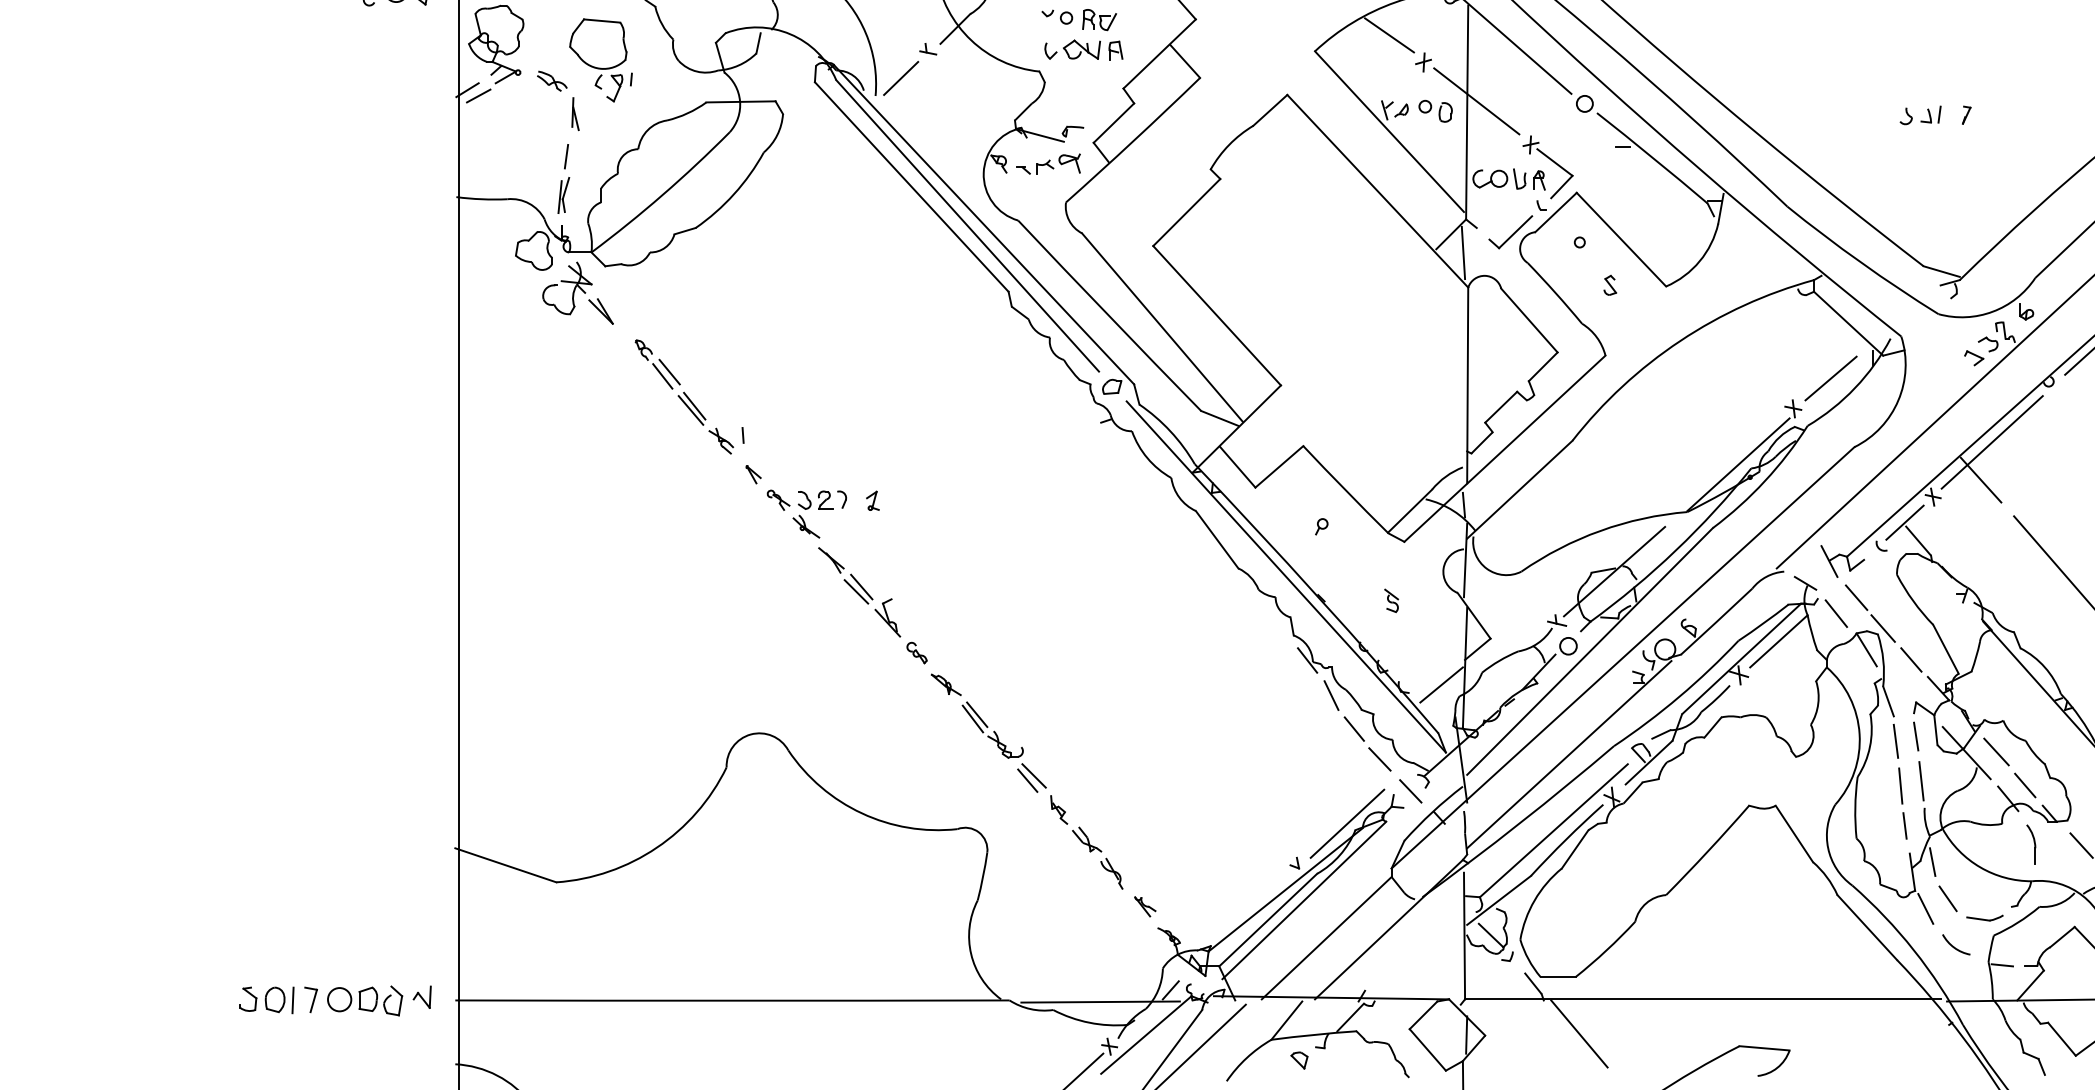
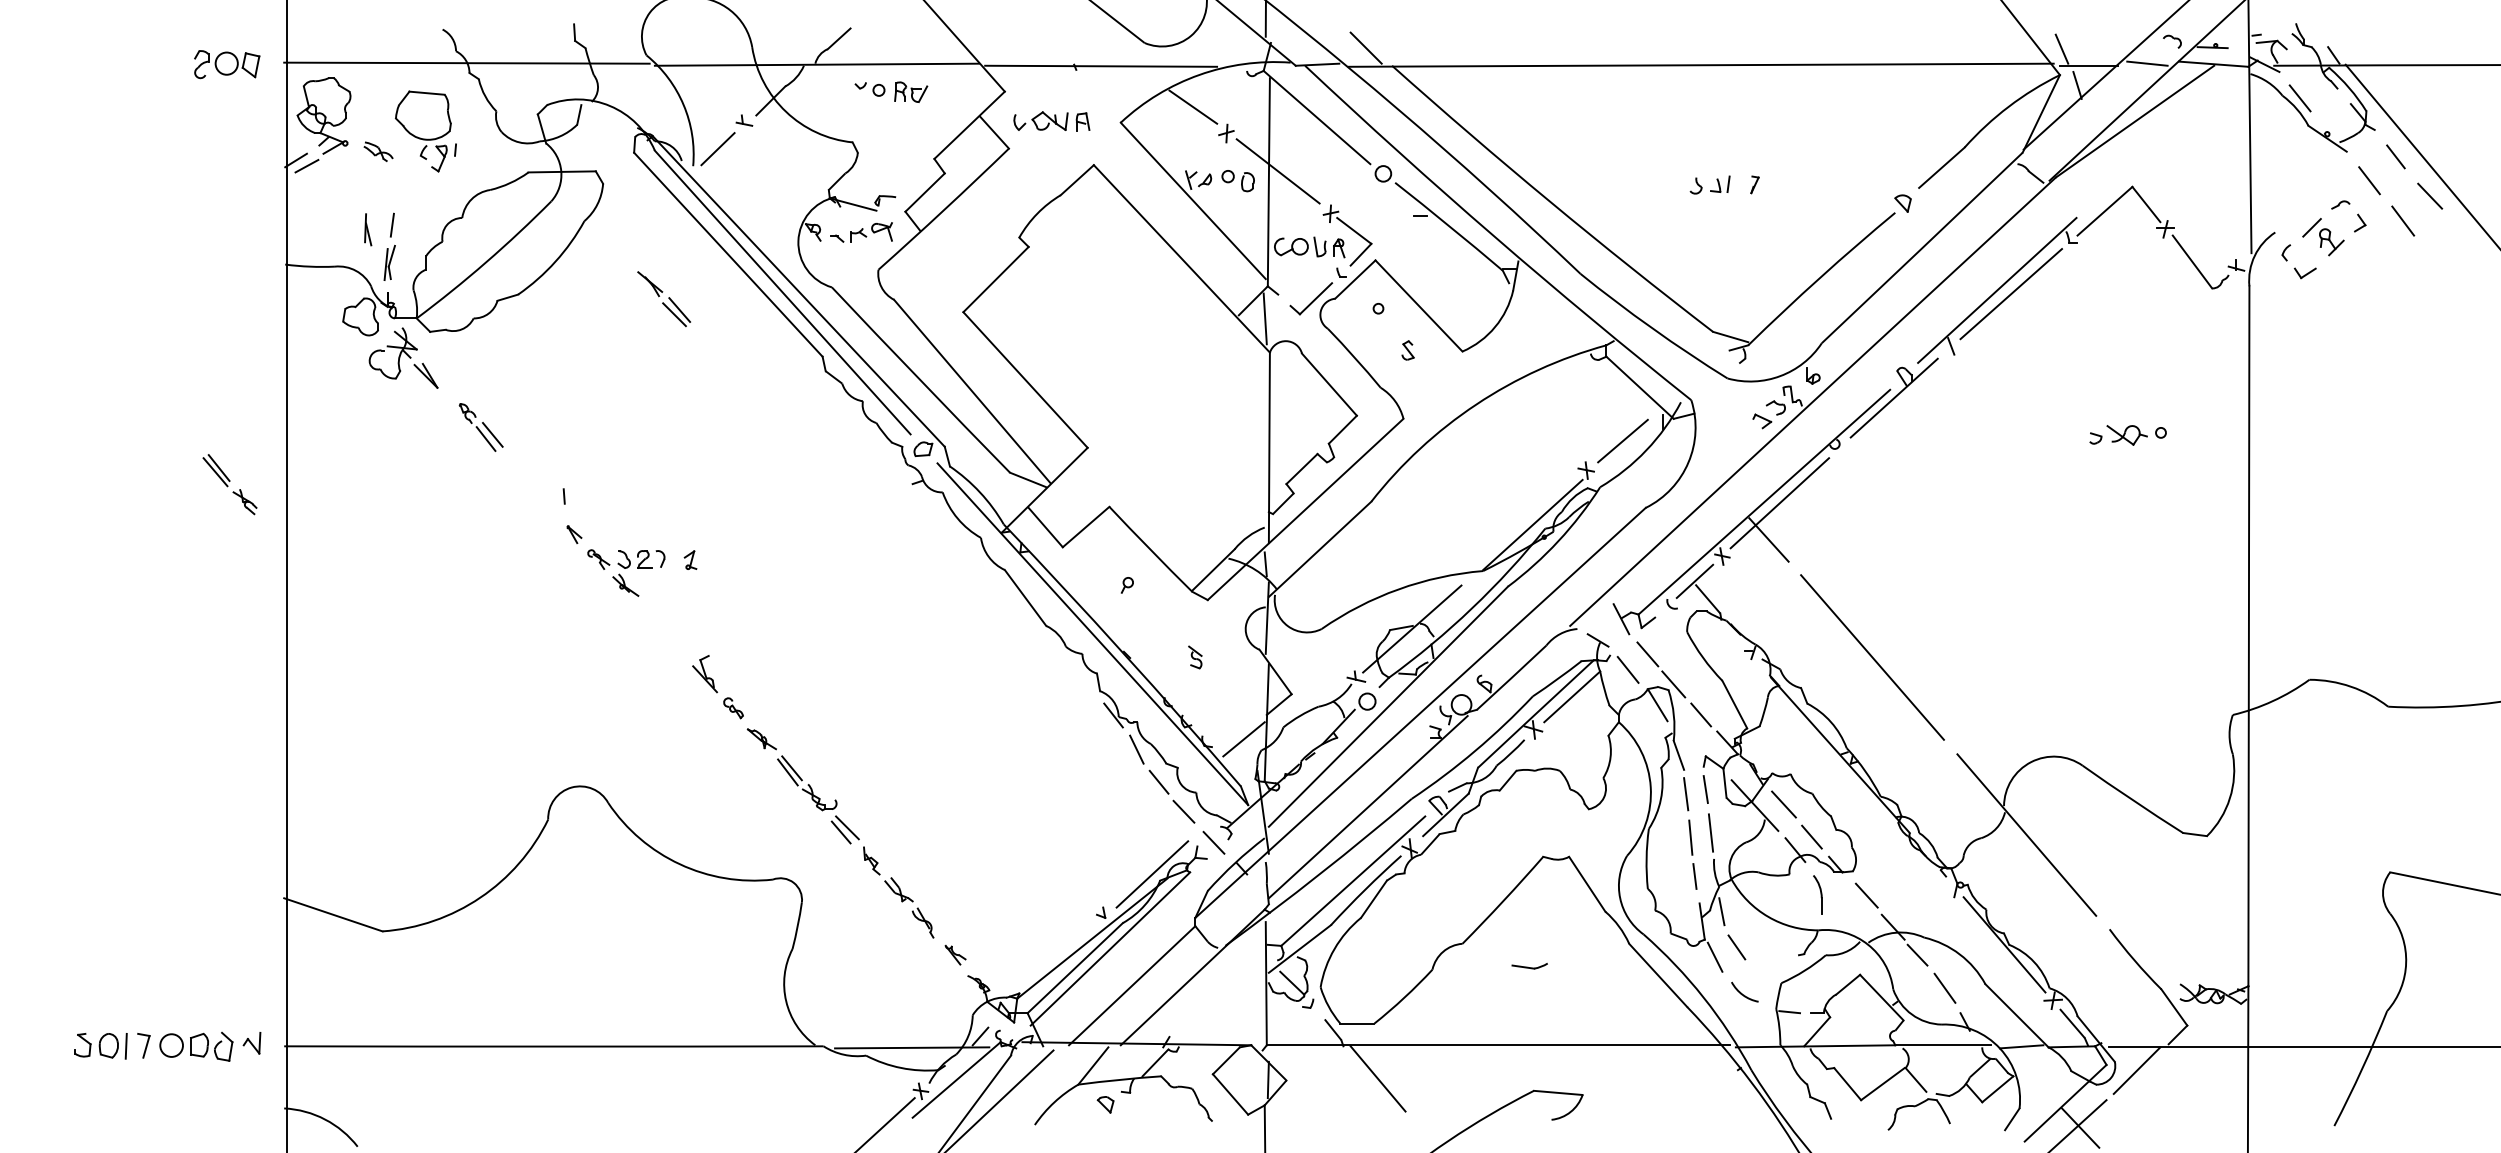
part: (1083, 50) -> (1051, 121), moved
part: (575, 113) -> (368, 229), moved
part: (705, 423) -> (229, 484), moved
part: (845, 576) -> (663, 299), moved
part: (1984, 918) -> (1529, 966), moved

